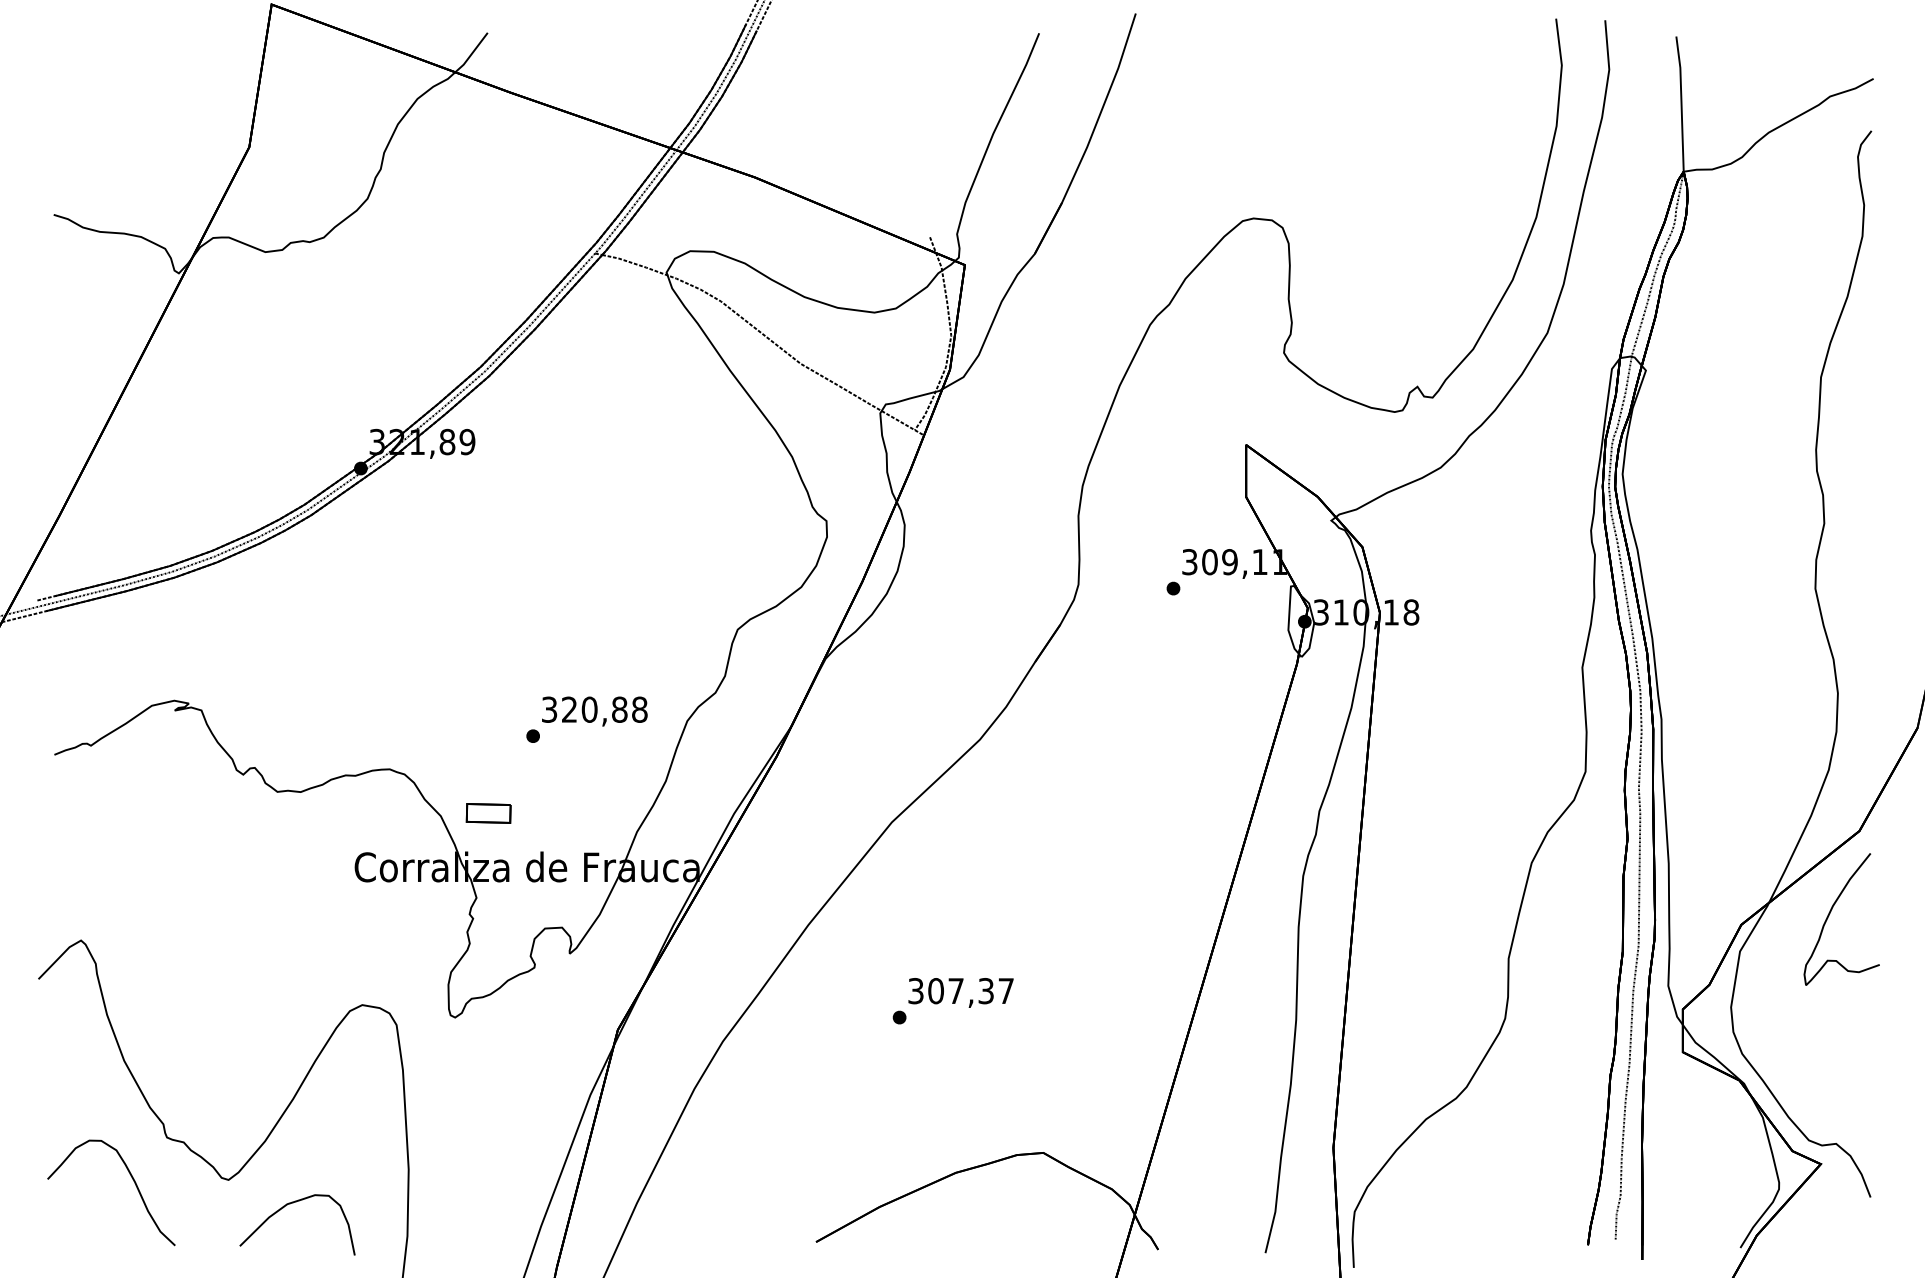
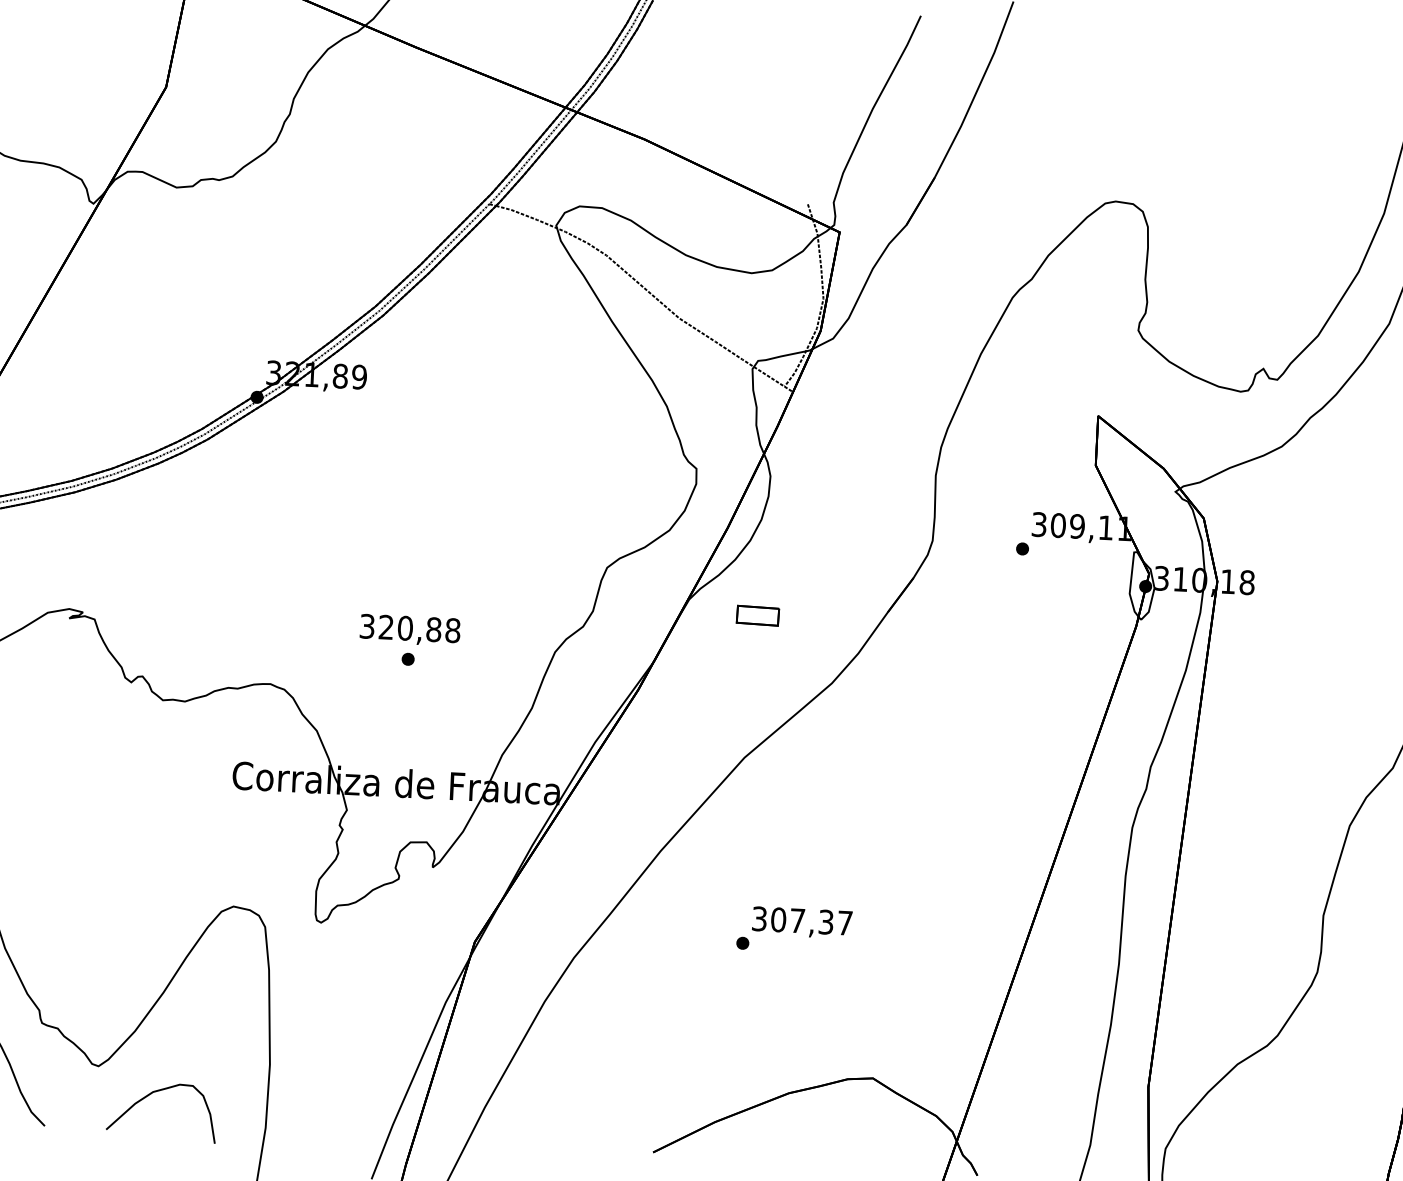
text: (594, 711) -> (409, 630), moved
part: (488, 813) -> (757, 615), moved

